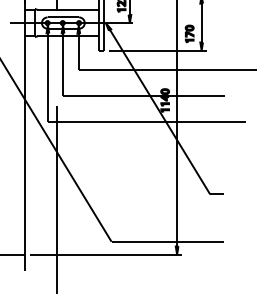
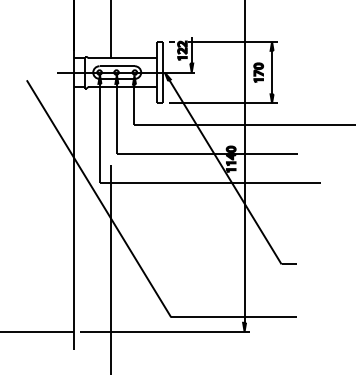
part: (189, 33) -> (258, 72), moved

